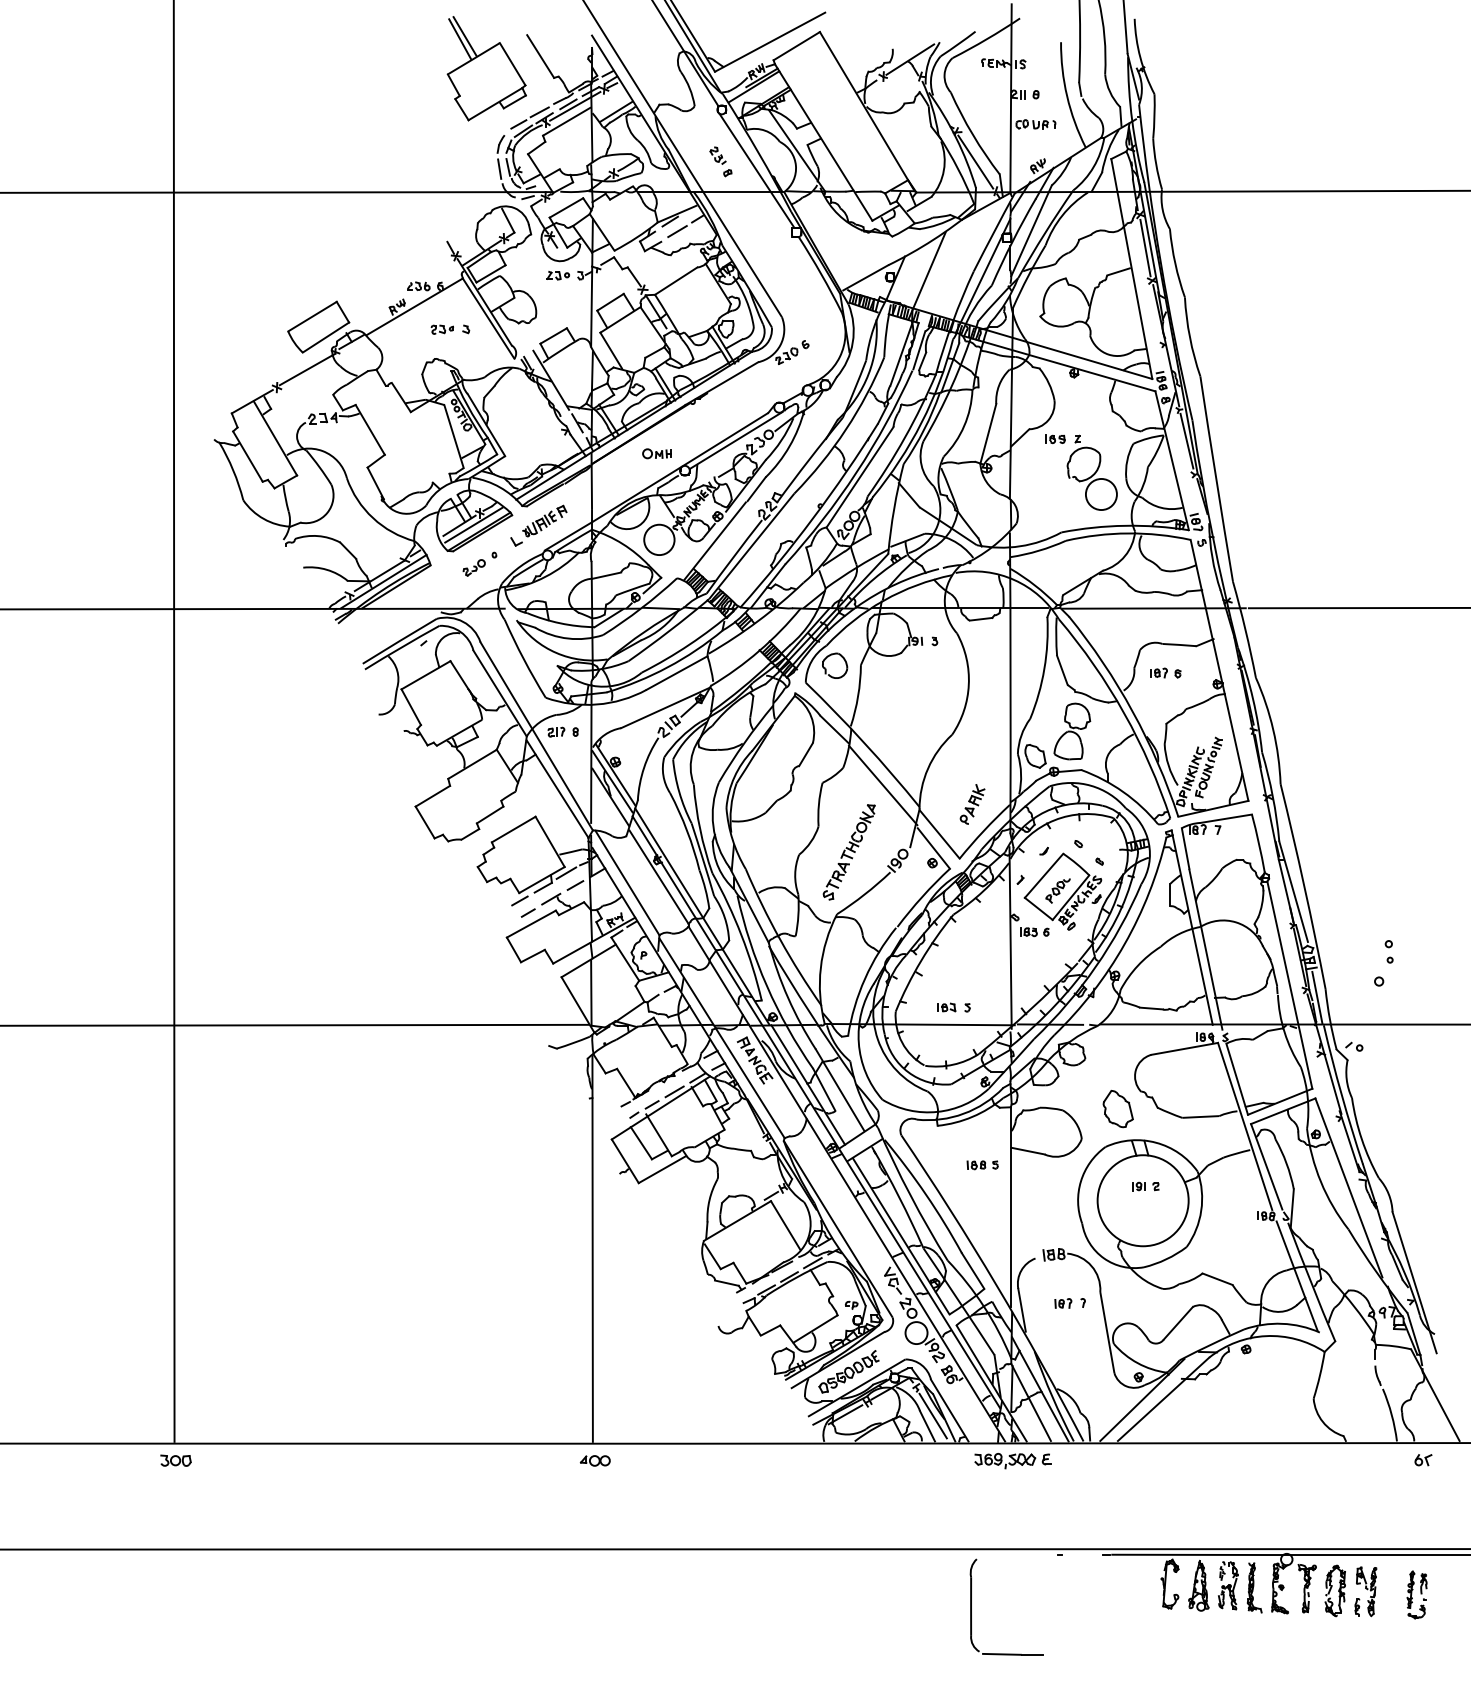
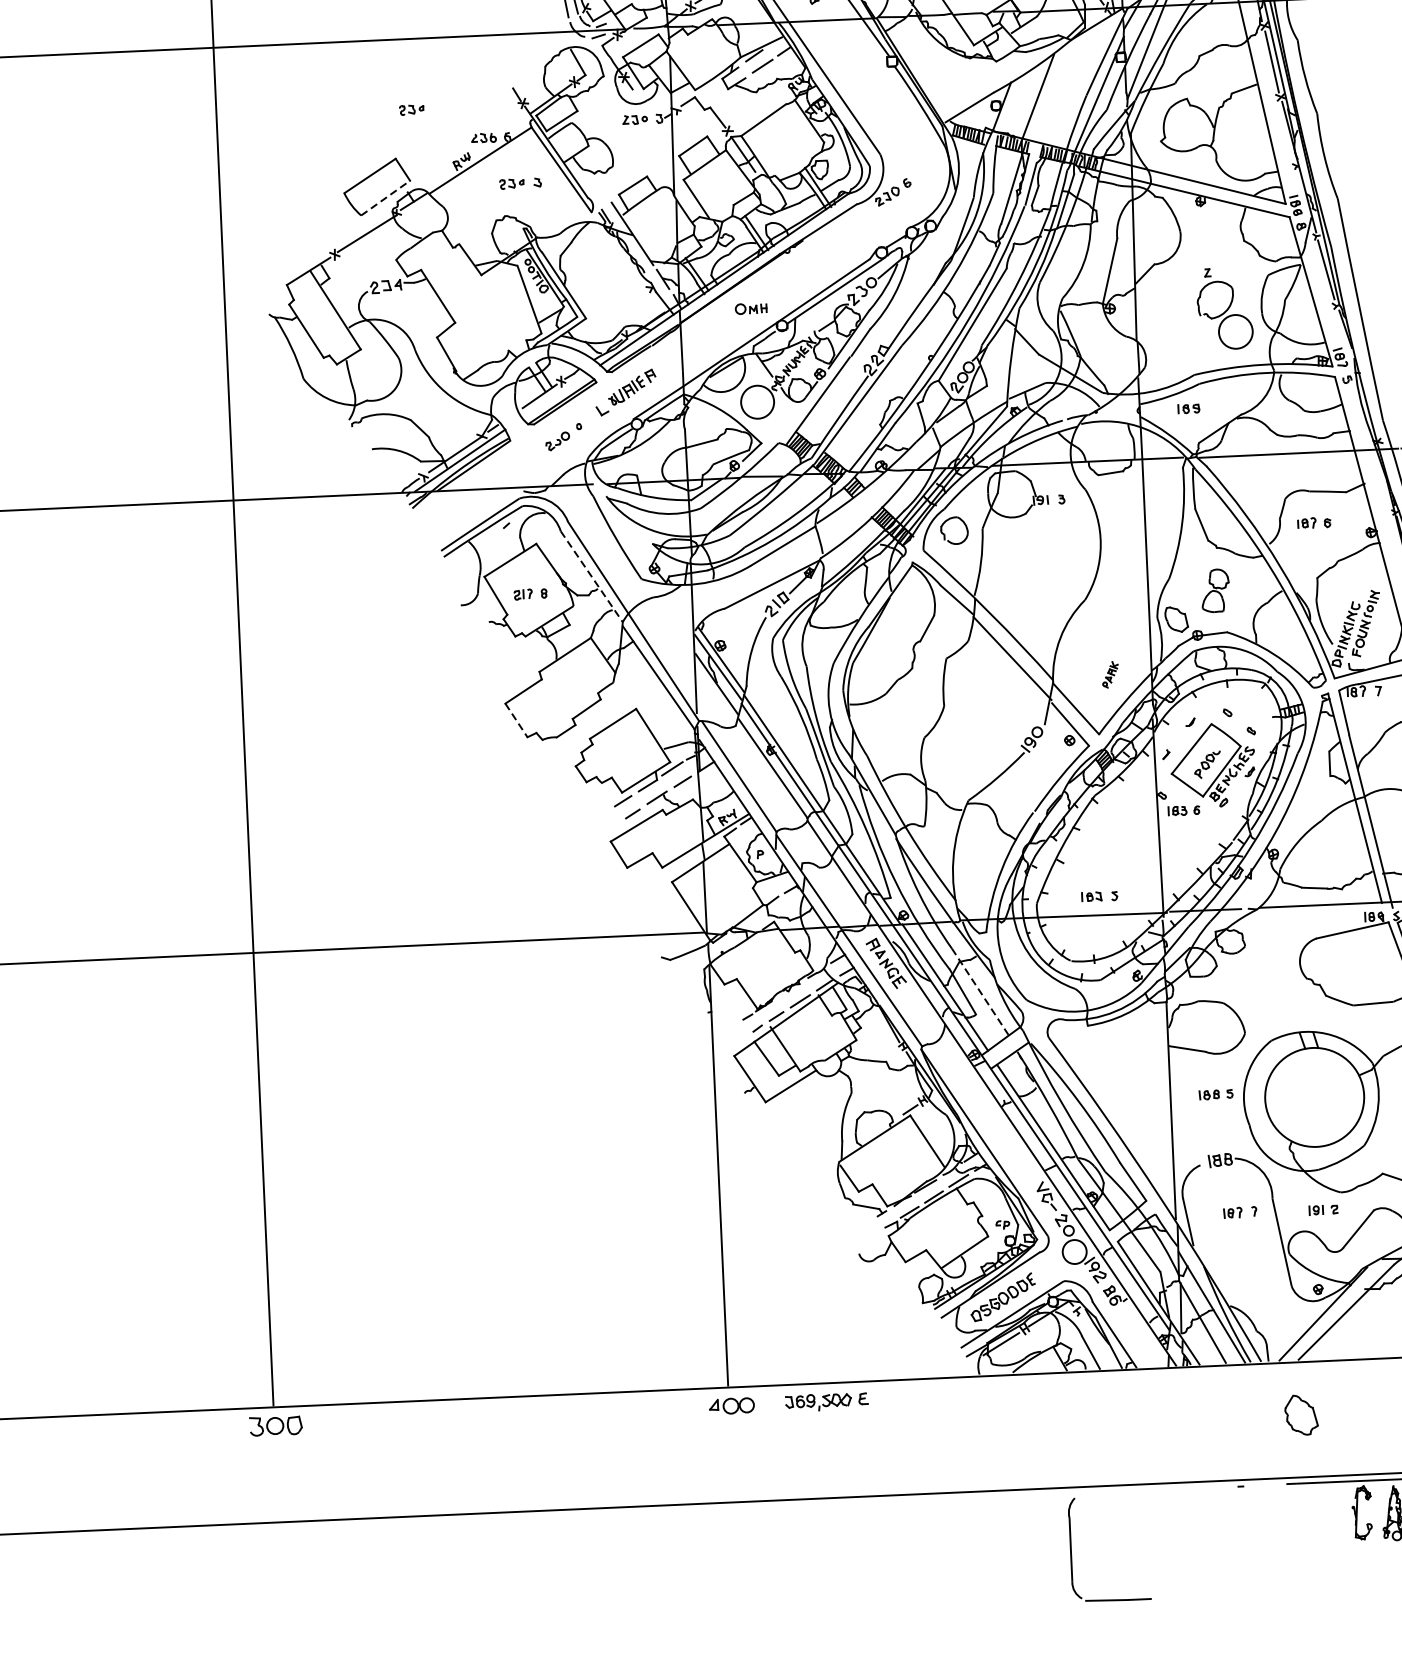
part: (352, 257) -> (410, 109), added
line: (325, 337) -> (385, 198), solid -> dashed
part: (1055, 439) -> (1189, 409), moved
line: (473, 524) -> (554, 394), removed
line: (500, 693) -> (592, 576), solid -> dashed
part: (562, 731) -> (529, 593), moved
part: (1072, 731) -> (1215, 590), size x0.7
part: (972, 804) -> (1110, 674), size x0.6
line: (425, 822) -> (516, 720), solid -> dashed
part: (848, 852) -> (977, 732), removed
line: (840, 1090) -> (980, 991), solid -> dashed
part: (1117, 1108) -> (1300, 1414), moved
part: (982, 1165) -> (1215, 1094), moved
part: (1145, 1186) -> (1323, 1210), moved
line: (932, 1415) -> (1095, 1340), removed
part: (175, 1460) -> (275, 1425), size x1.6
part: (594, 1460) -> (730, 1405), size x1.4
part: (1012, 1461) -> (826, 1402), moved
part: (971, 1606) -> (1071, 1549), moved

